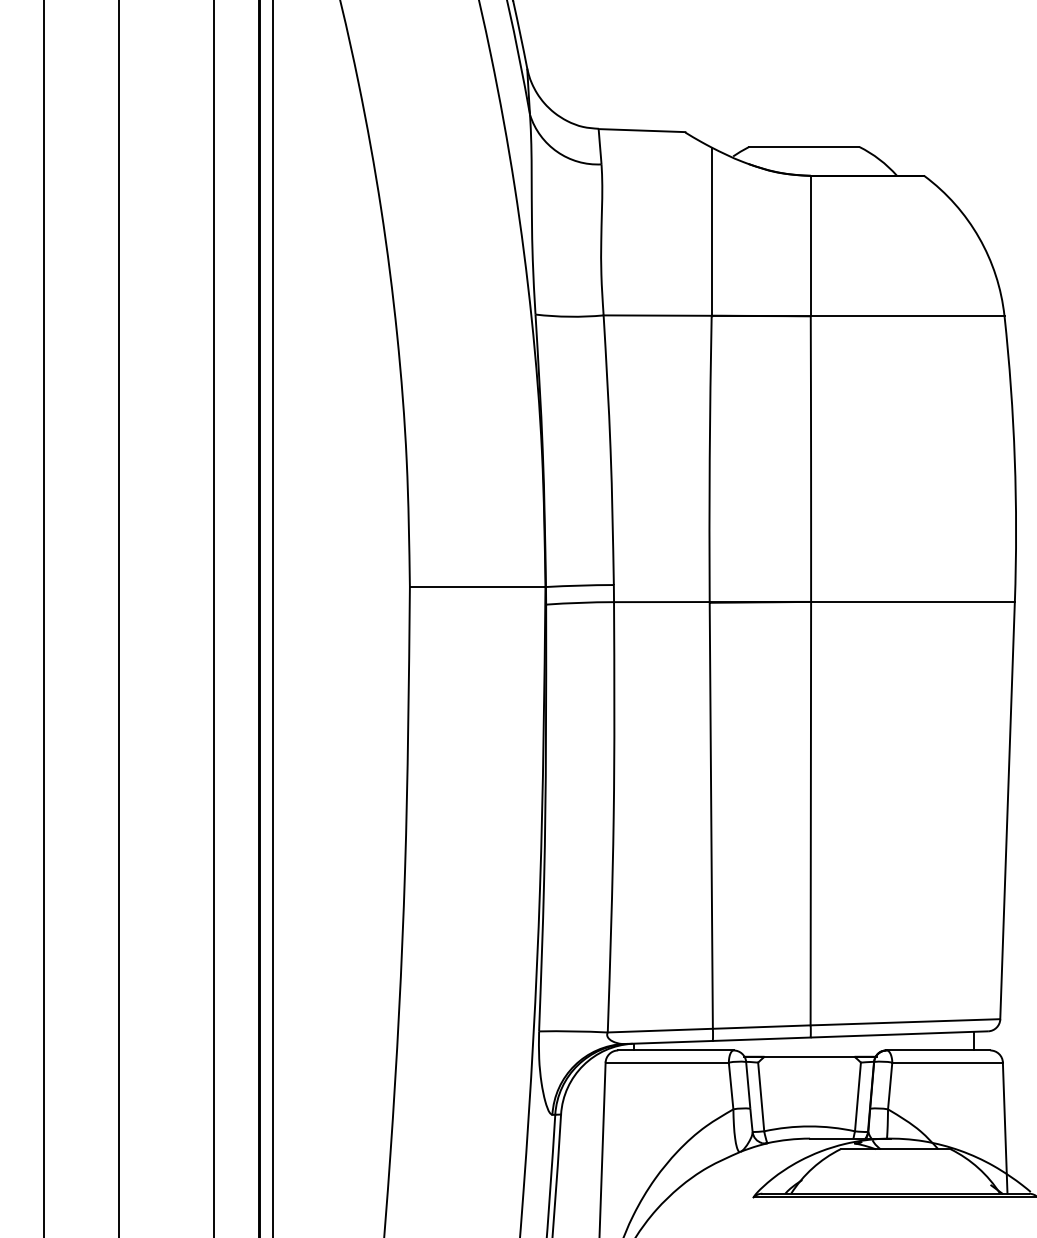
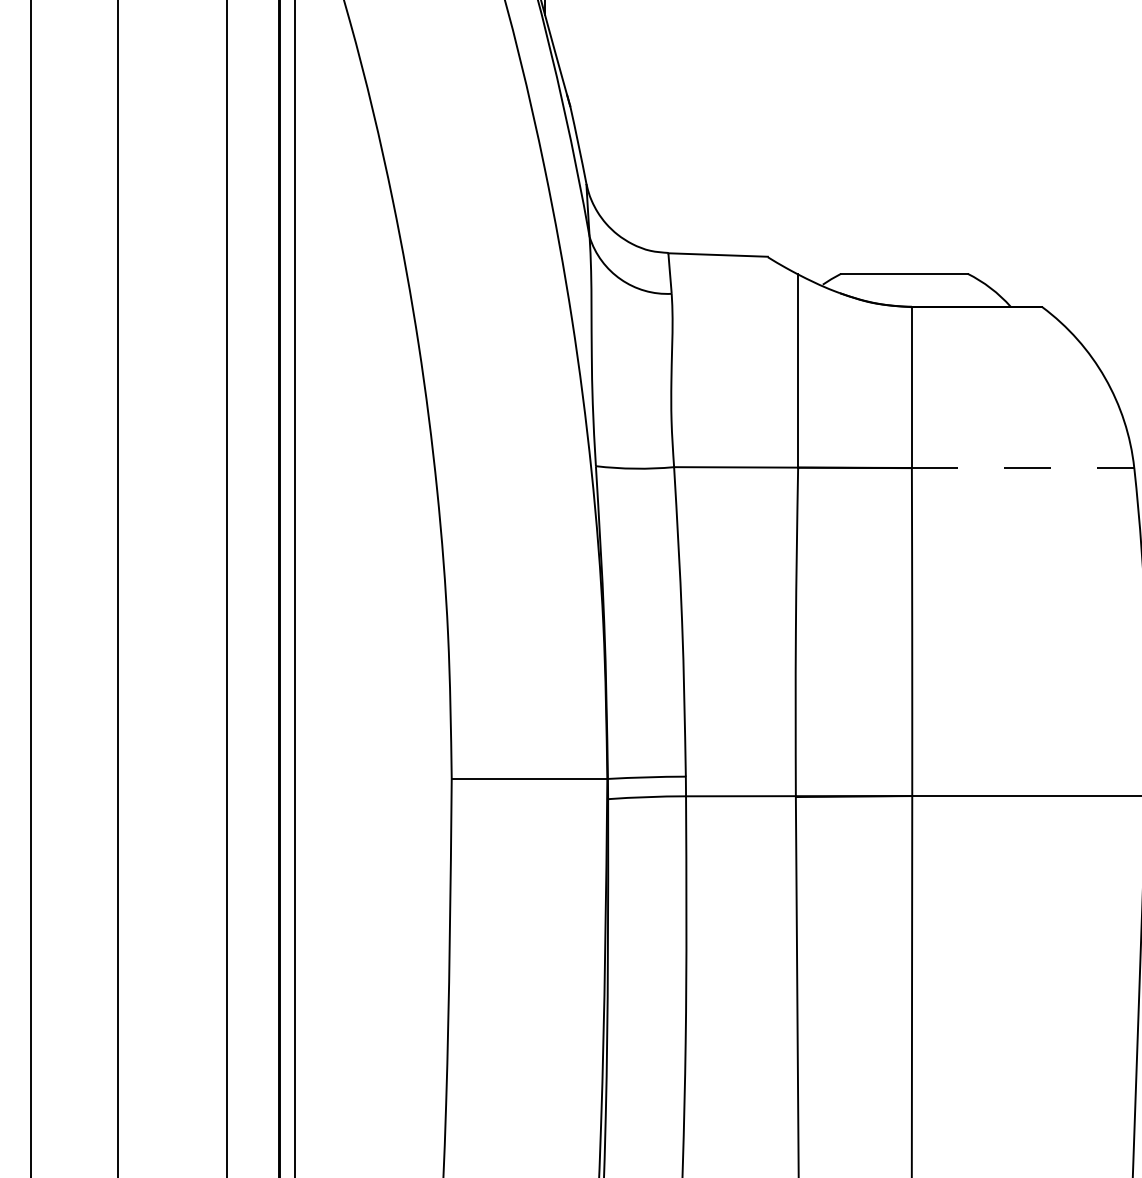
line: (907, 316) -> (1022, 468), solid -> dashed

